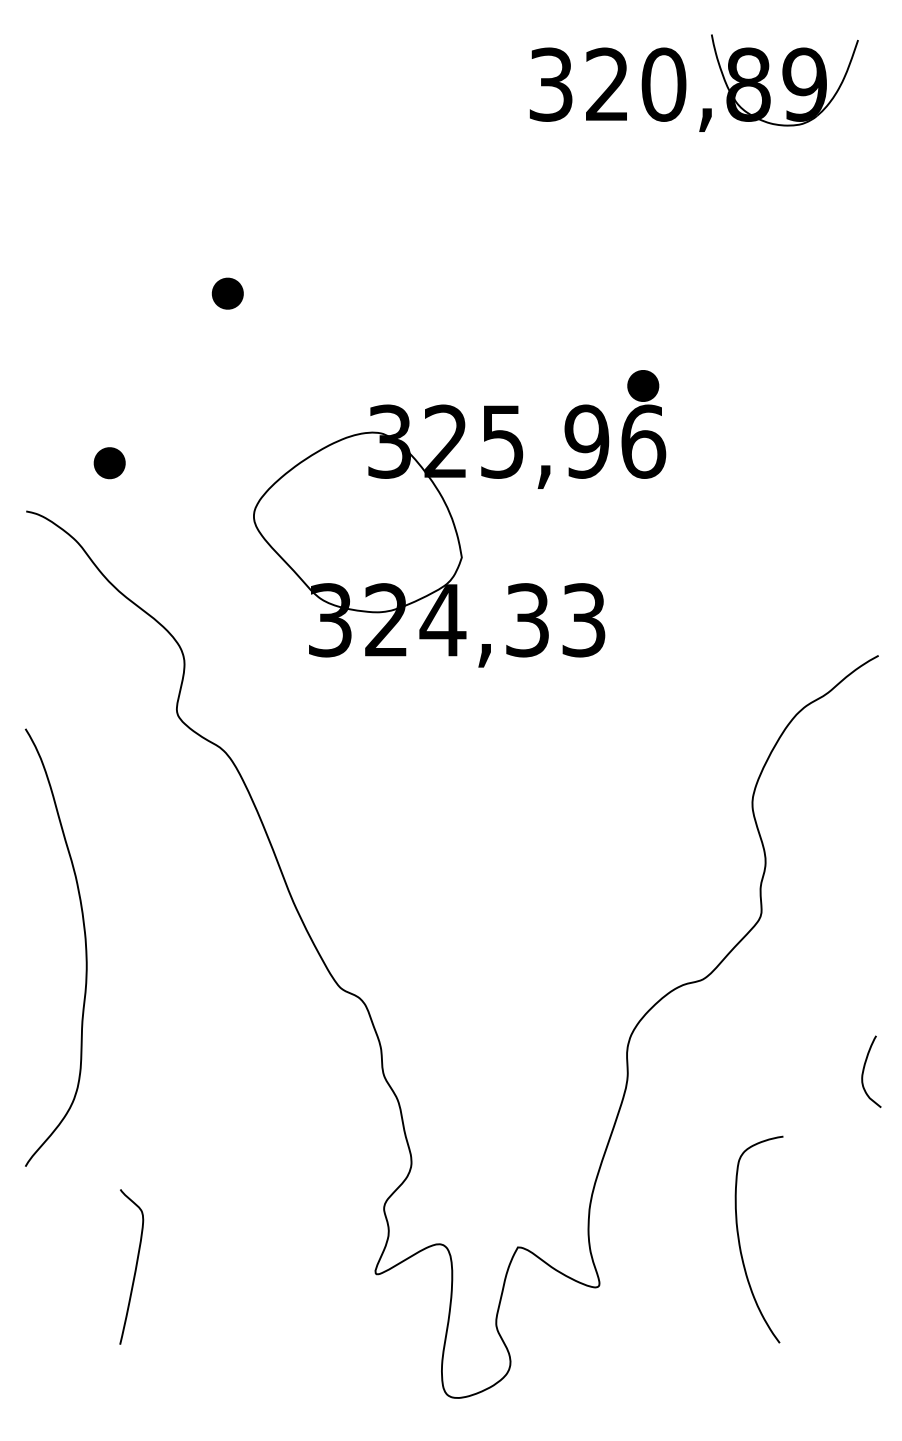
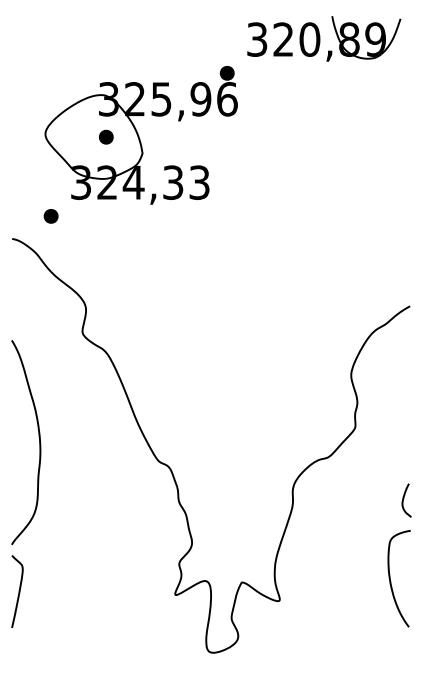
part: (457, 519) -> (140, 135), moved
curve: (742, 1245) -> (391, 581), moved
curve: (134, 1266) -> (18, 591), moved

